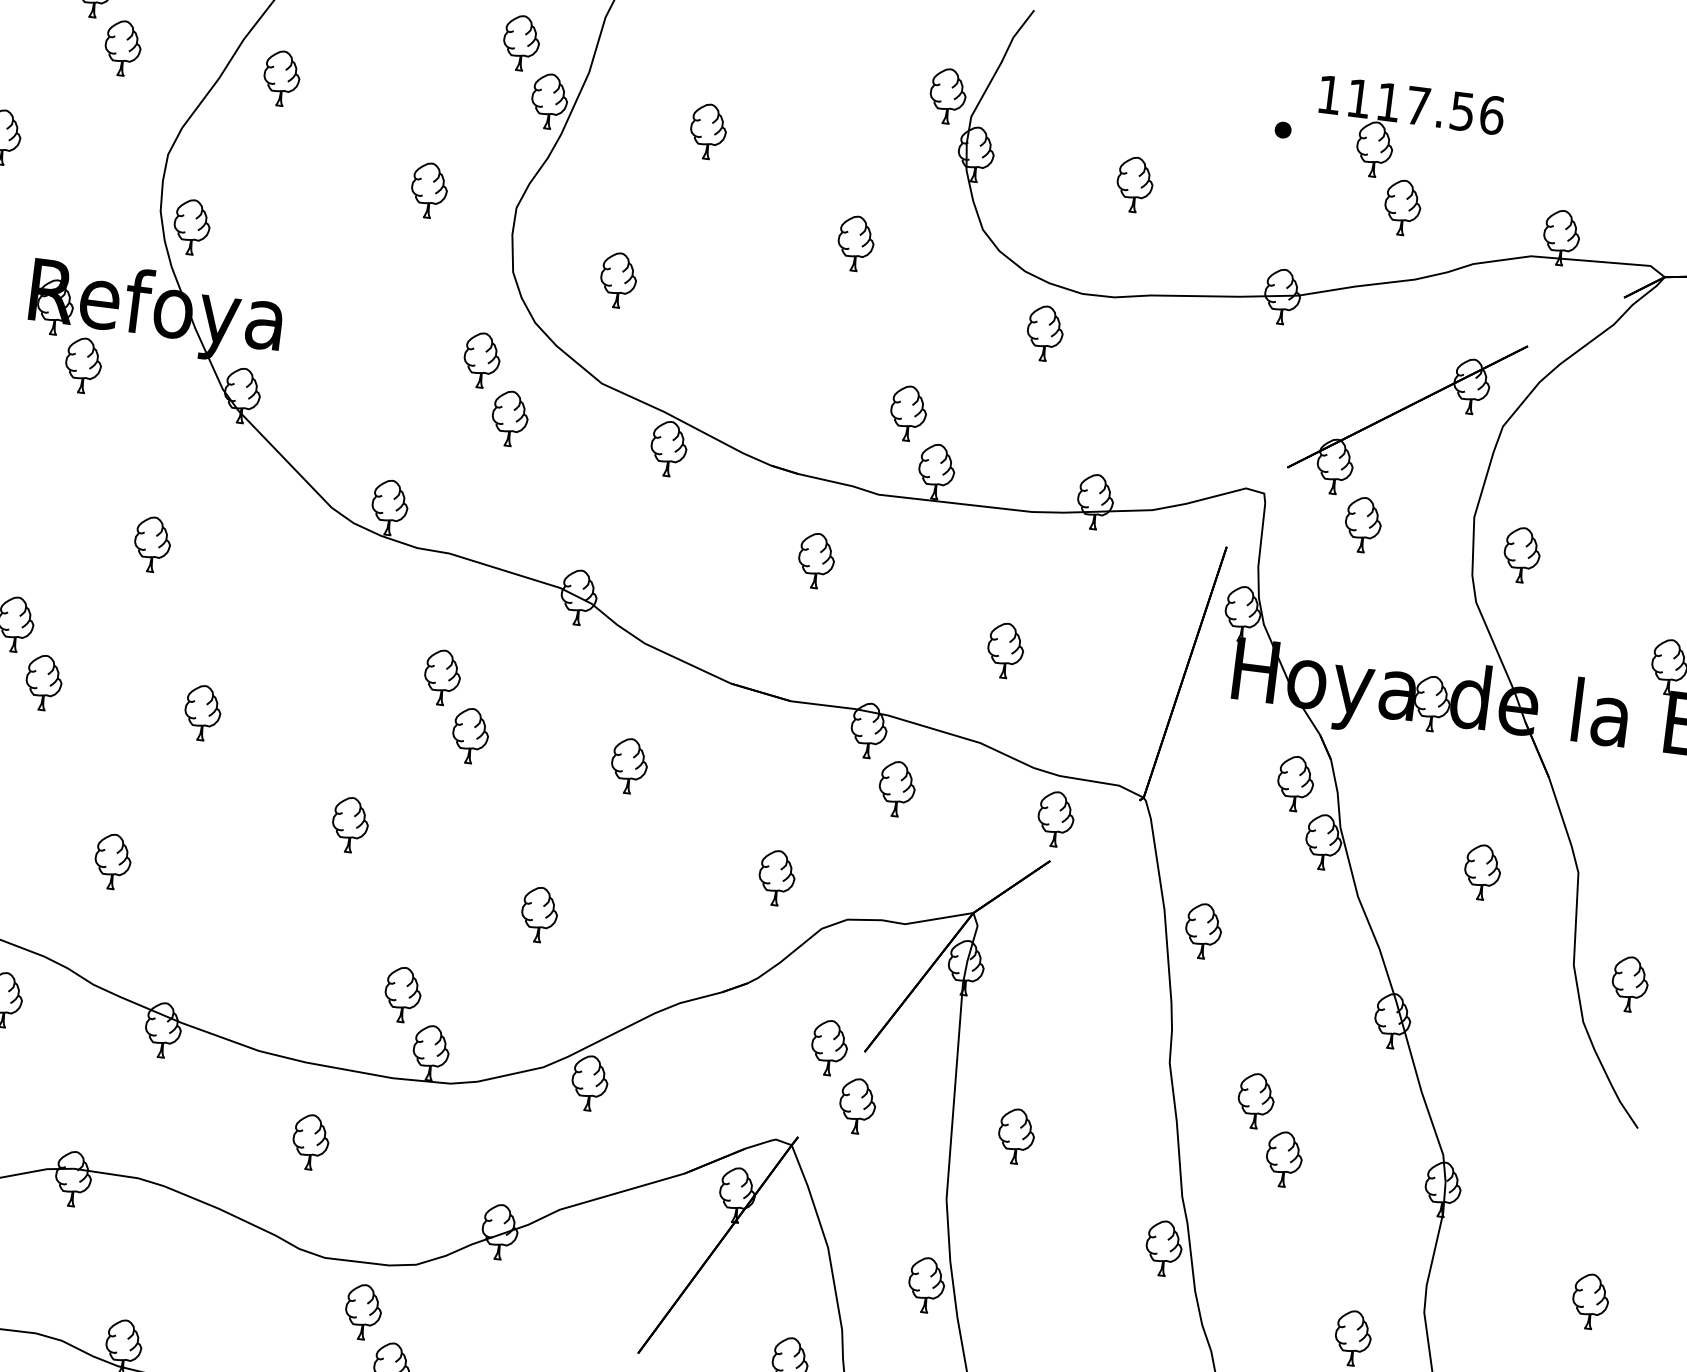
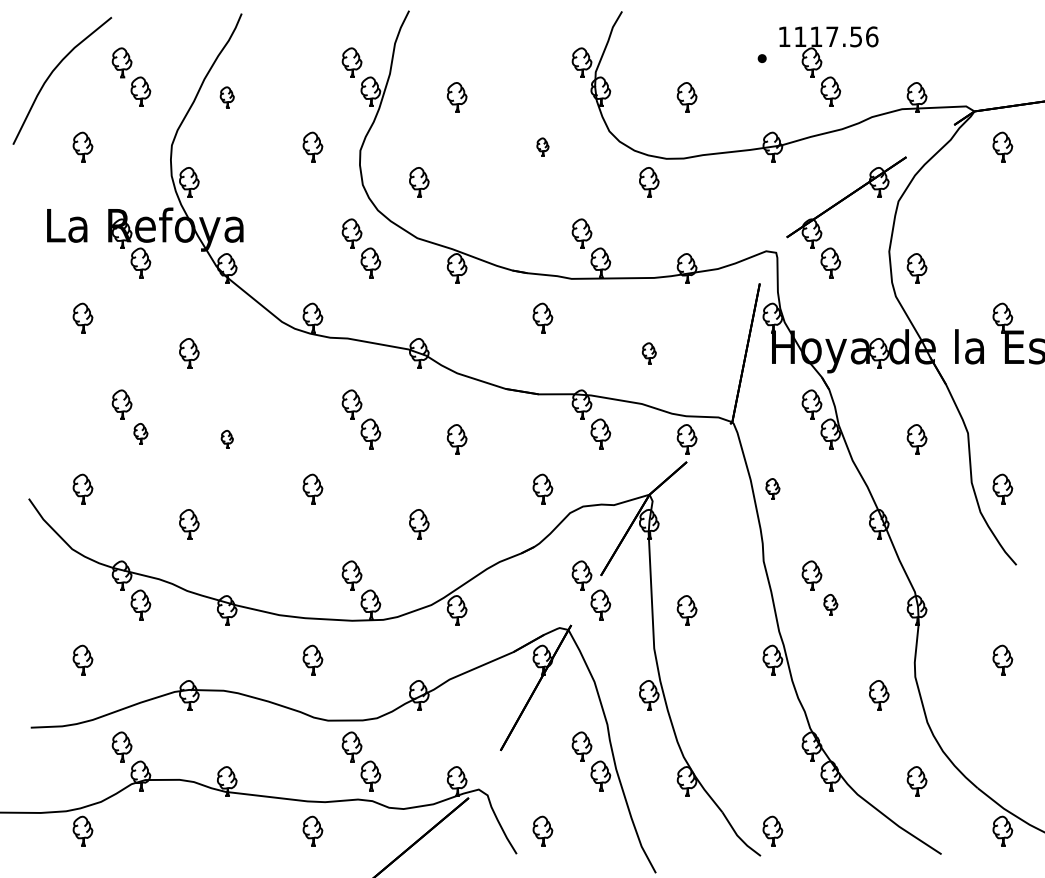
part: (282, 78) -> (227, 97), size x0.7
part: (855, 242) -> (542, 146), size x0.6
part: (1005, 651) -> (649, 353), size x0.7
part: (43, 681) -> (140, 433), size x0.7
part: (203, 713) -> (227, 439), size x0.6
part: (1202, 929) -> (772, 488), size x0.7
part: (1283, 1158) -> (830, 604), size x0.7

